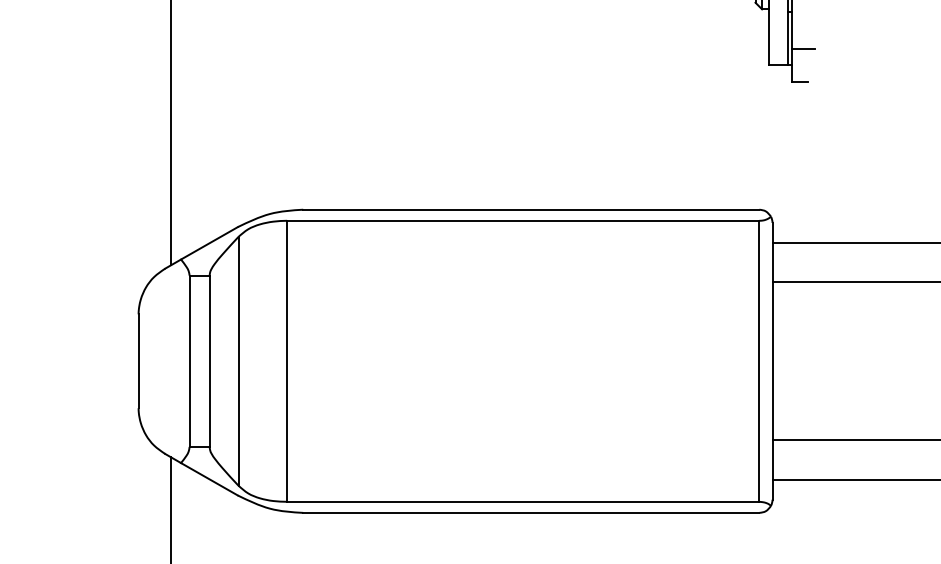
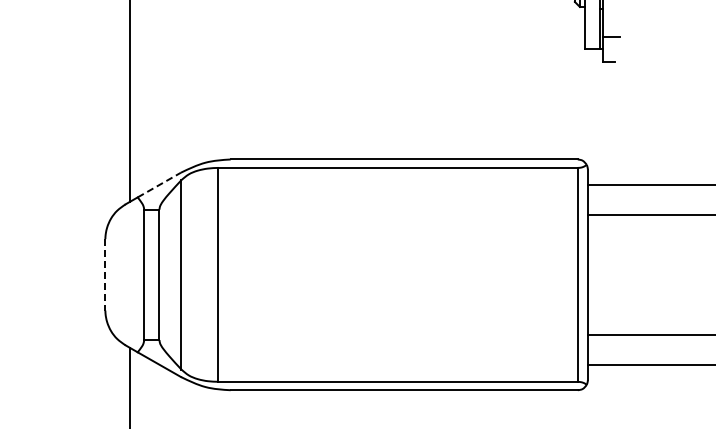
line: (209, 243) -> (159, 185), solid -> dashed
line: (138, 360) -> (105, 274), solid -> dashed

